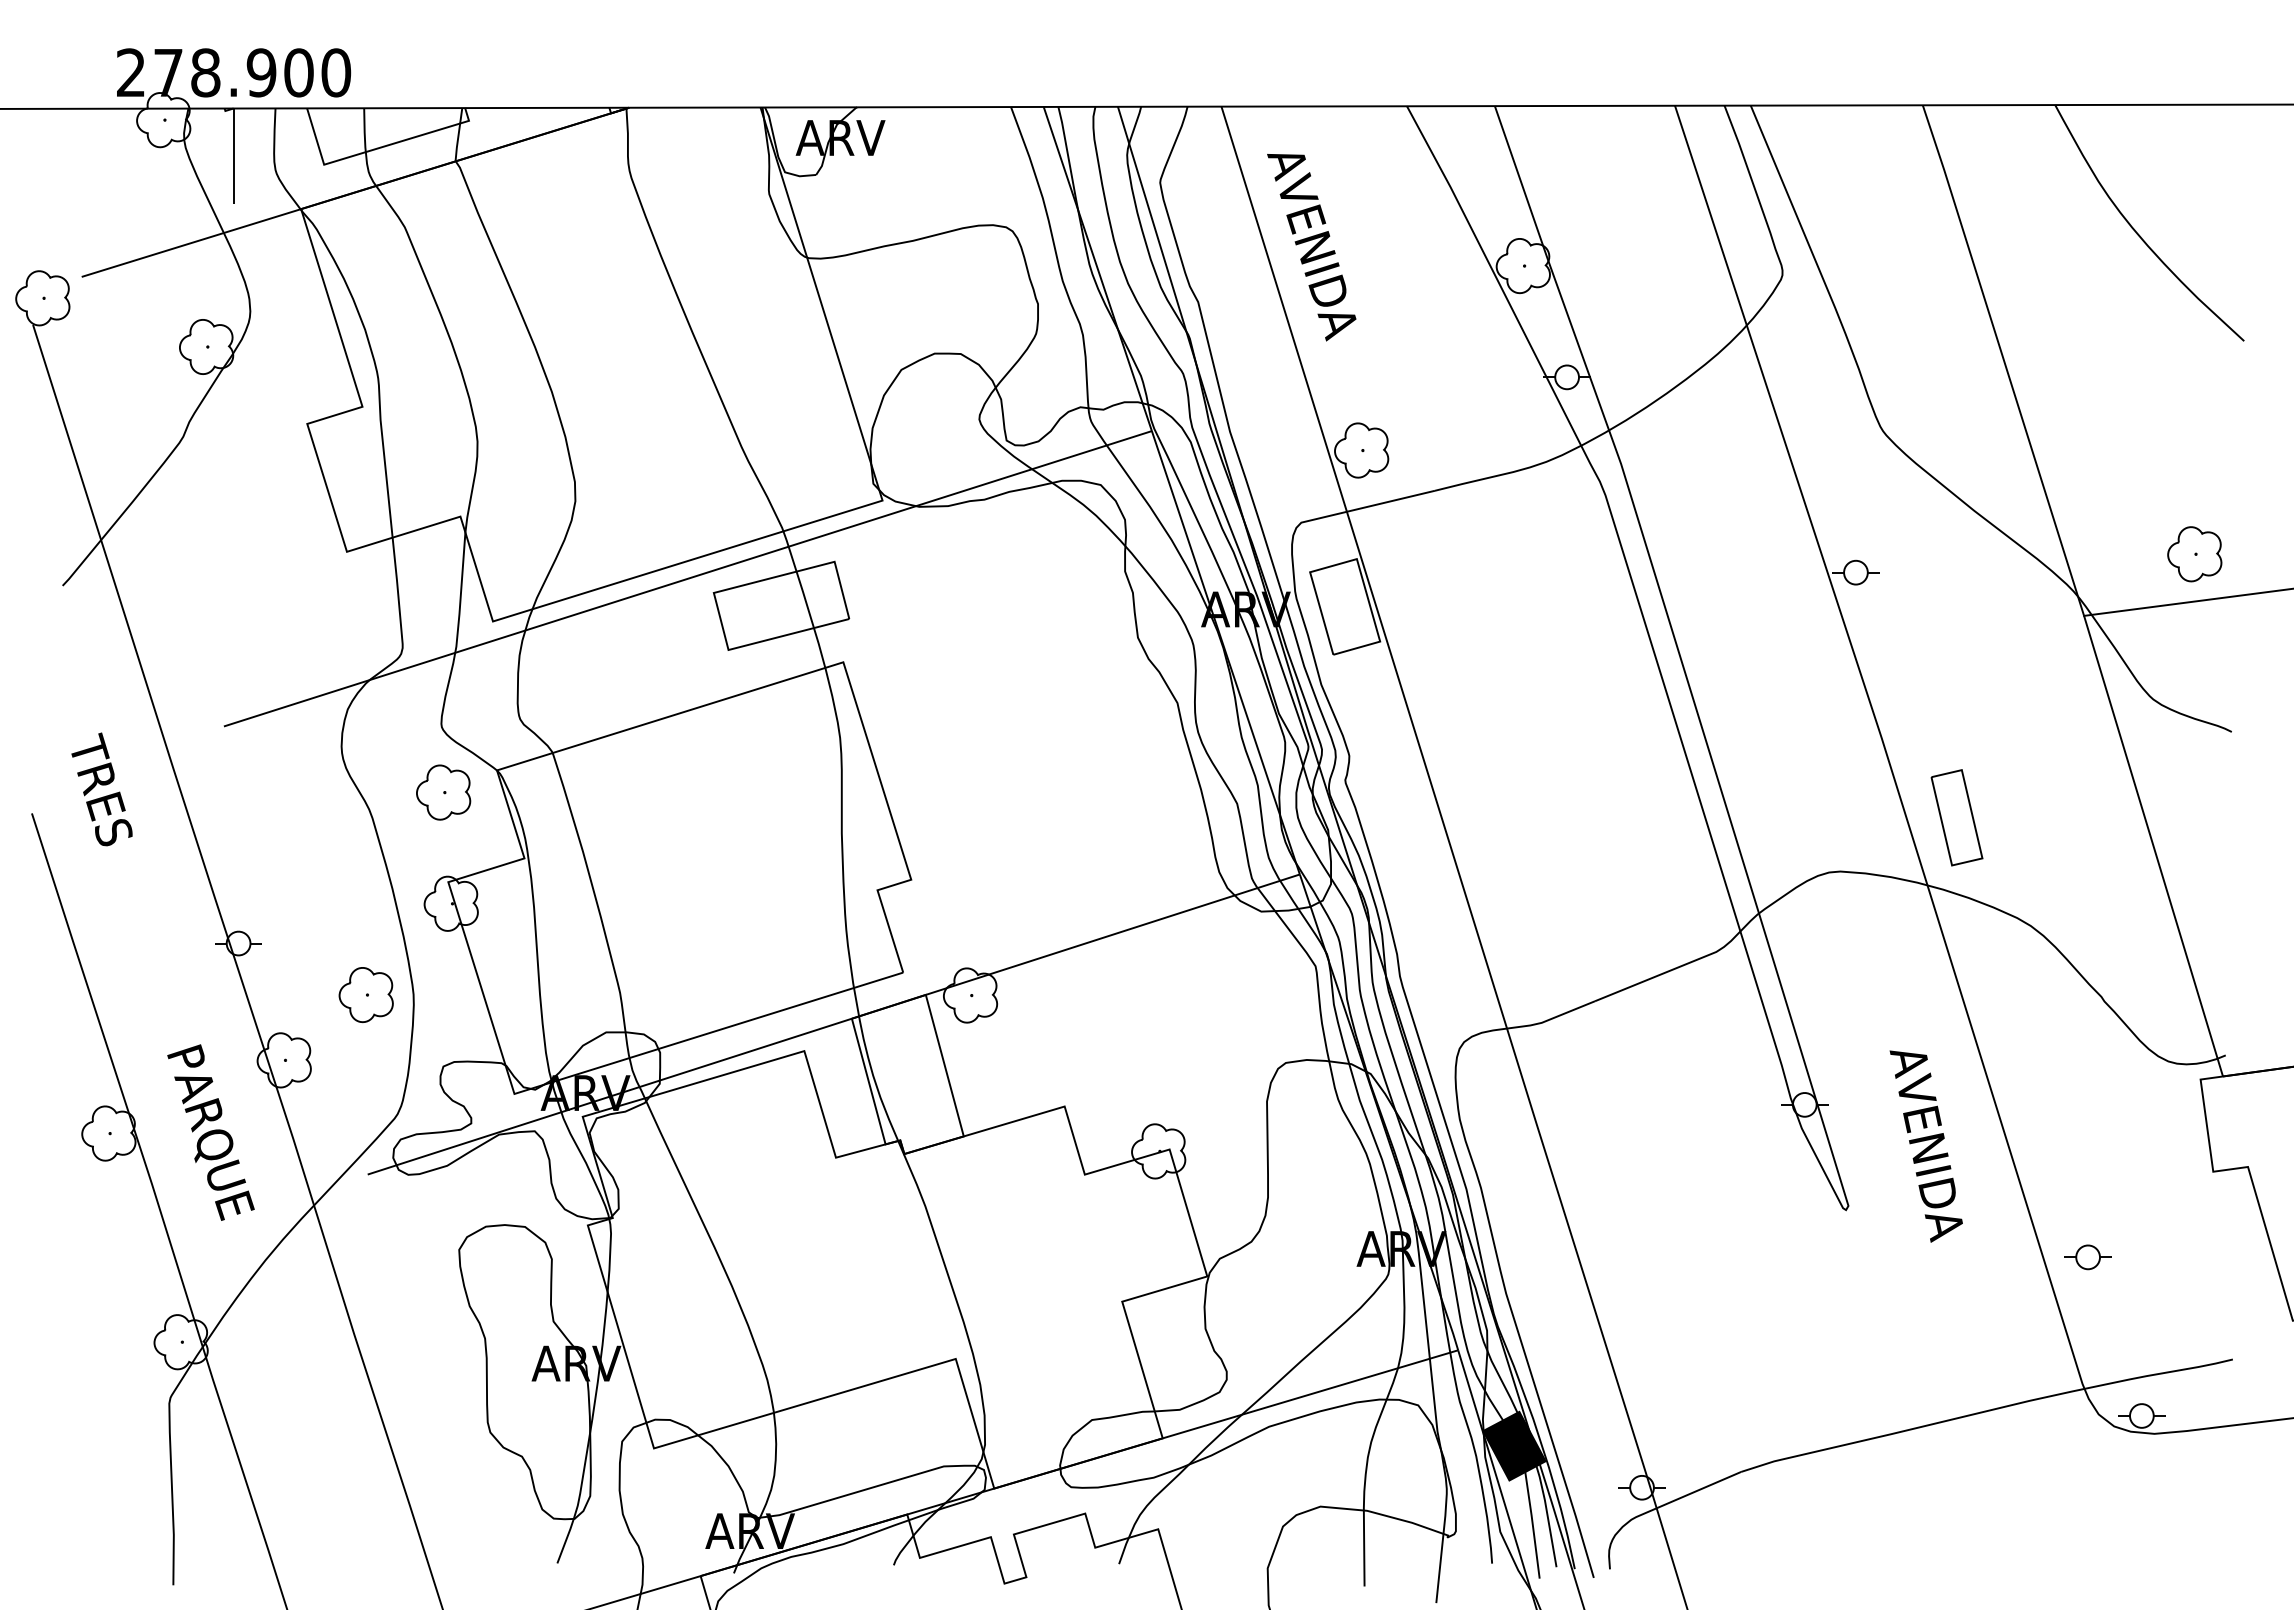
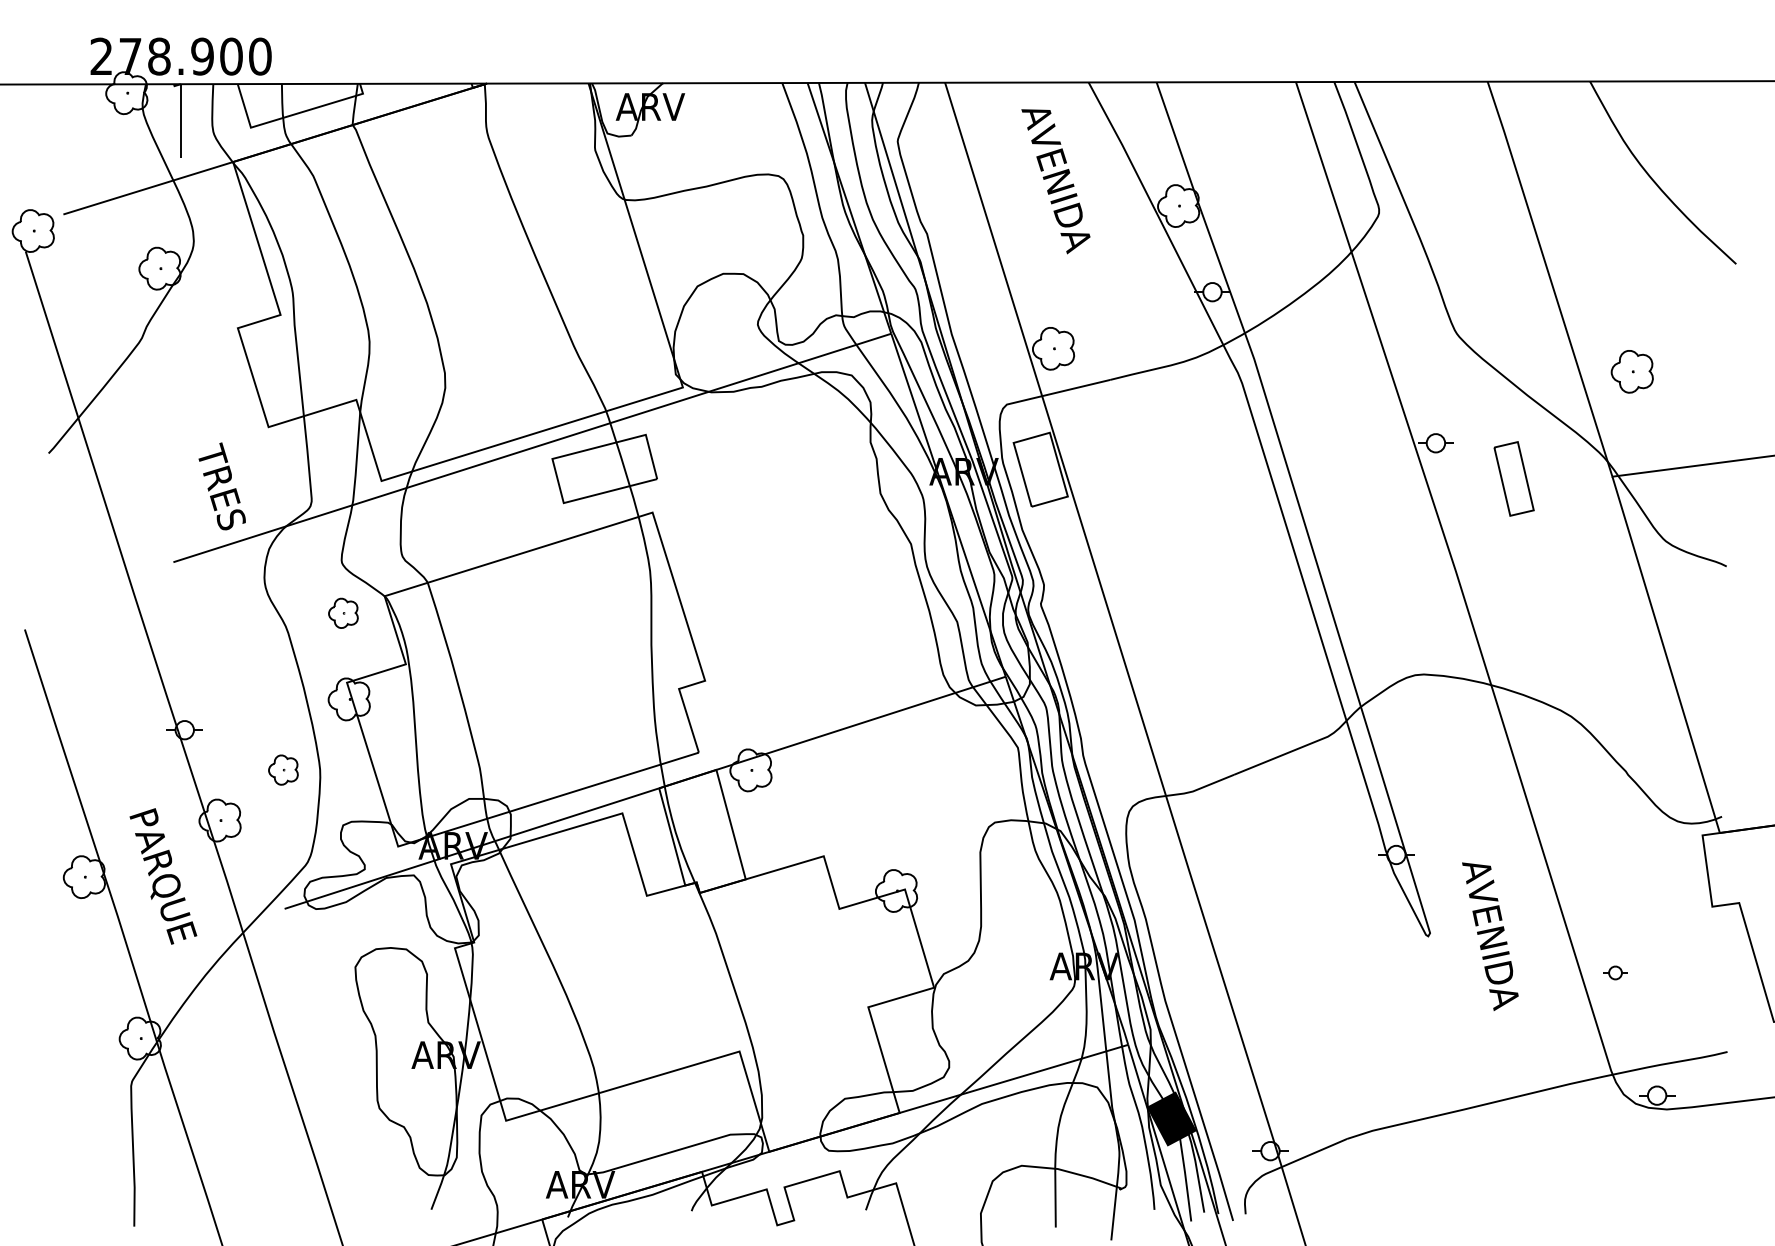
text: (1311, 247) -> (1055, 181), moved
part: (2194, 554) -> (1632, 371), moved
text: (101, 789) -> (221, 486), moved
part: (443, 792) -> (343, 613), size x0.7
part: (1956, 817) -> (1513, 478), moved
part: (365, 995) -> (282, 770), size x0.7
text: (1925, 1146) -> (1489, 936), moved
part: (2087, 1257) -> (1615, 973), size x0.7

